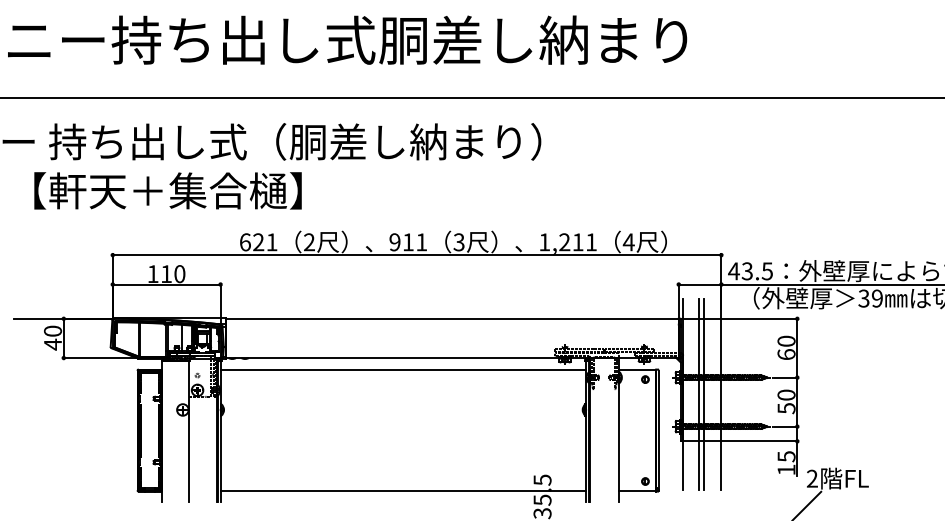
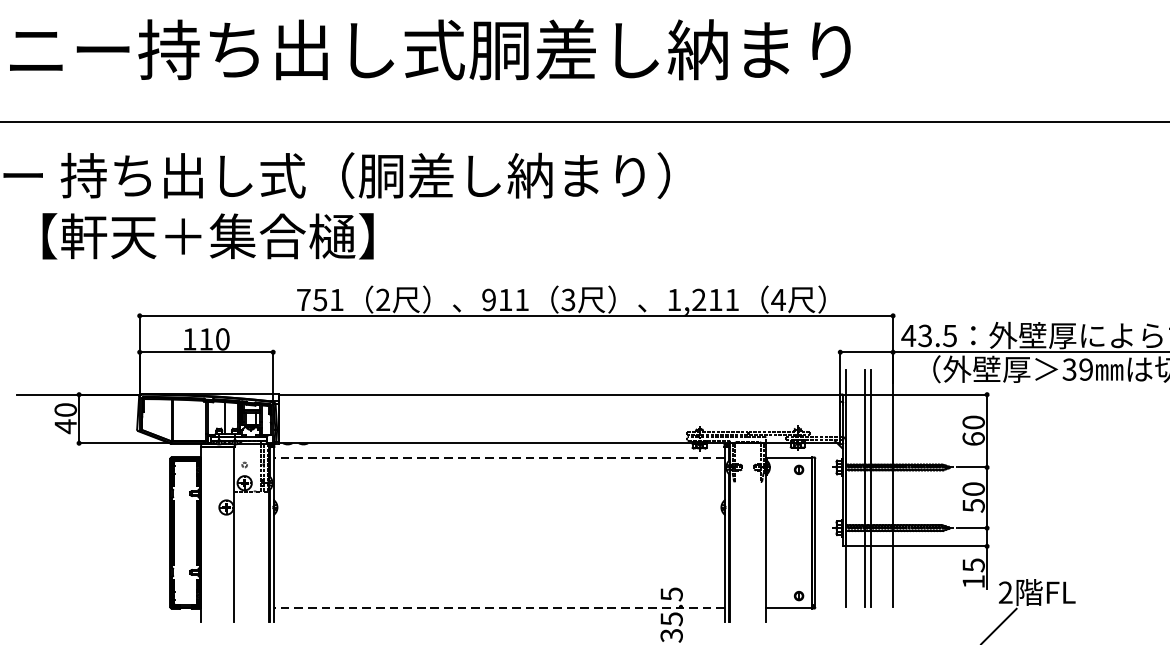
text: (252, 242) -> (312, 300), 621 -> 751
line: (402, 369) -> (498, 457), solid -> dashed
line: (402, 491) -> (498, 608), solid -> dashed

